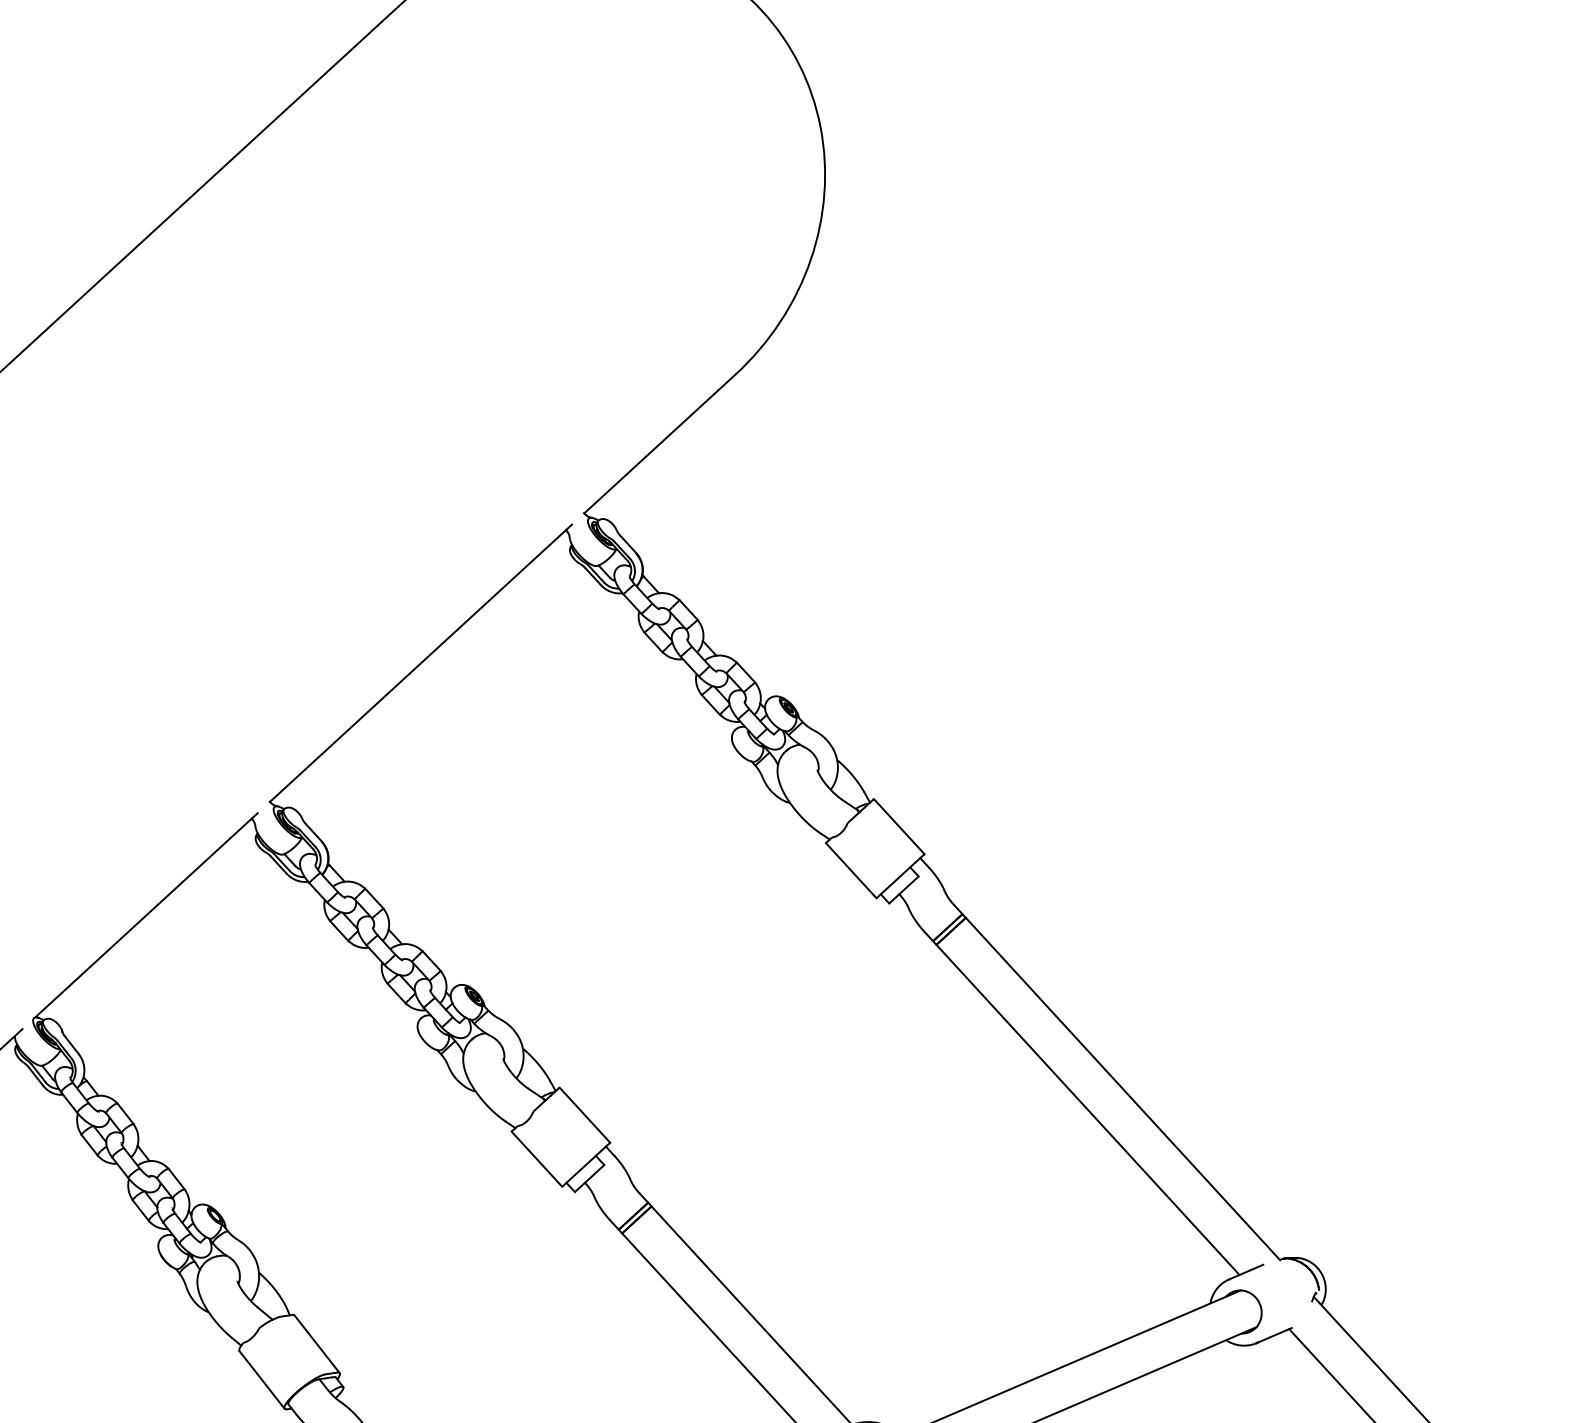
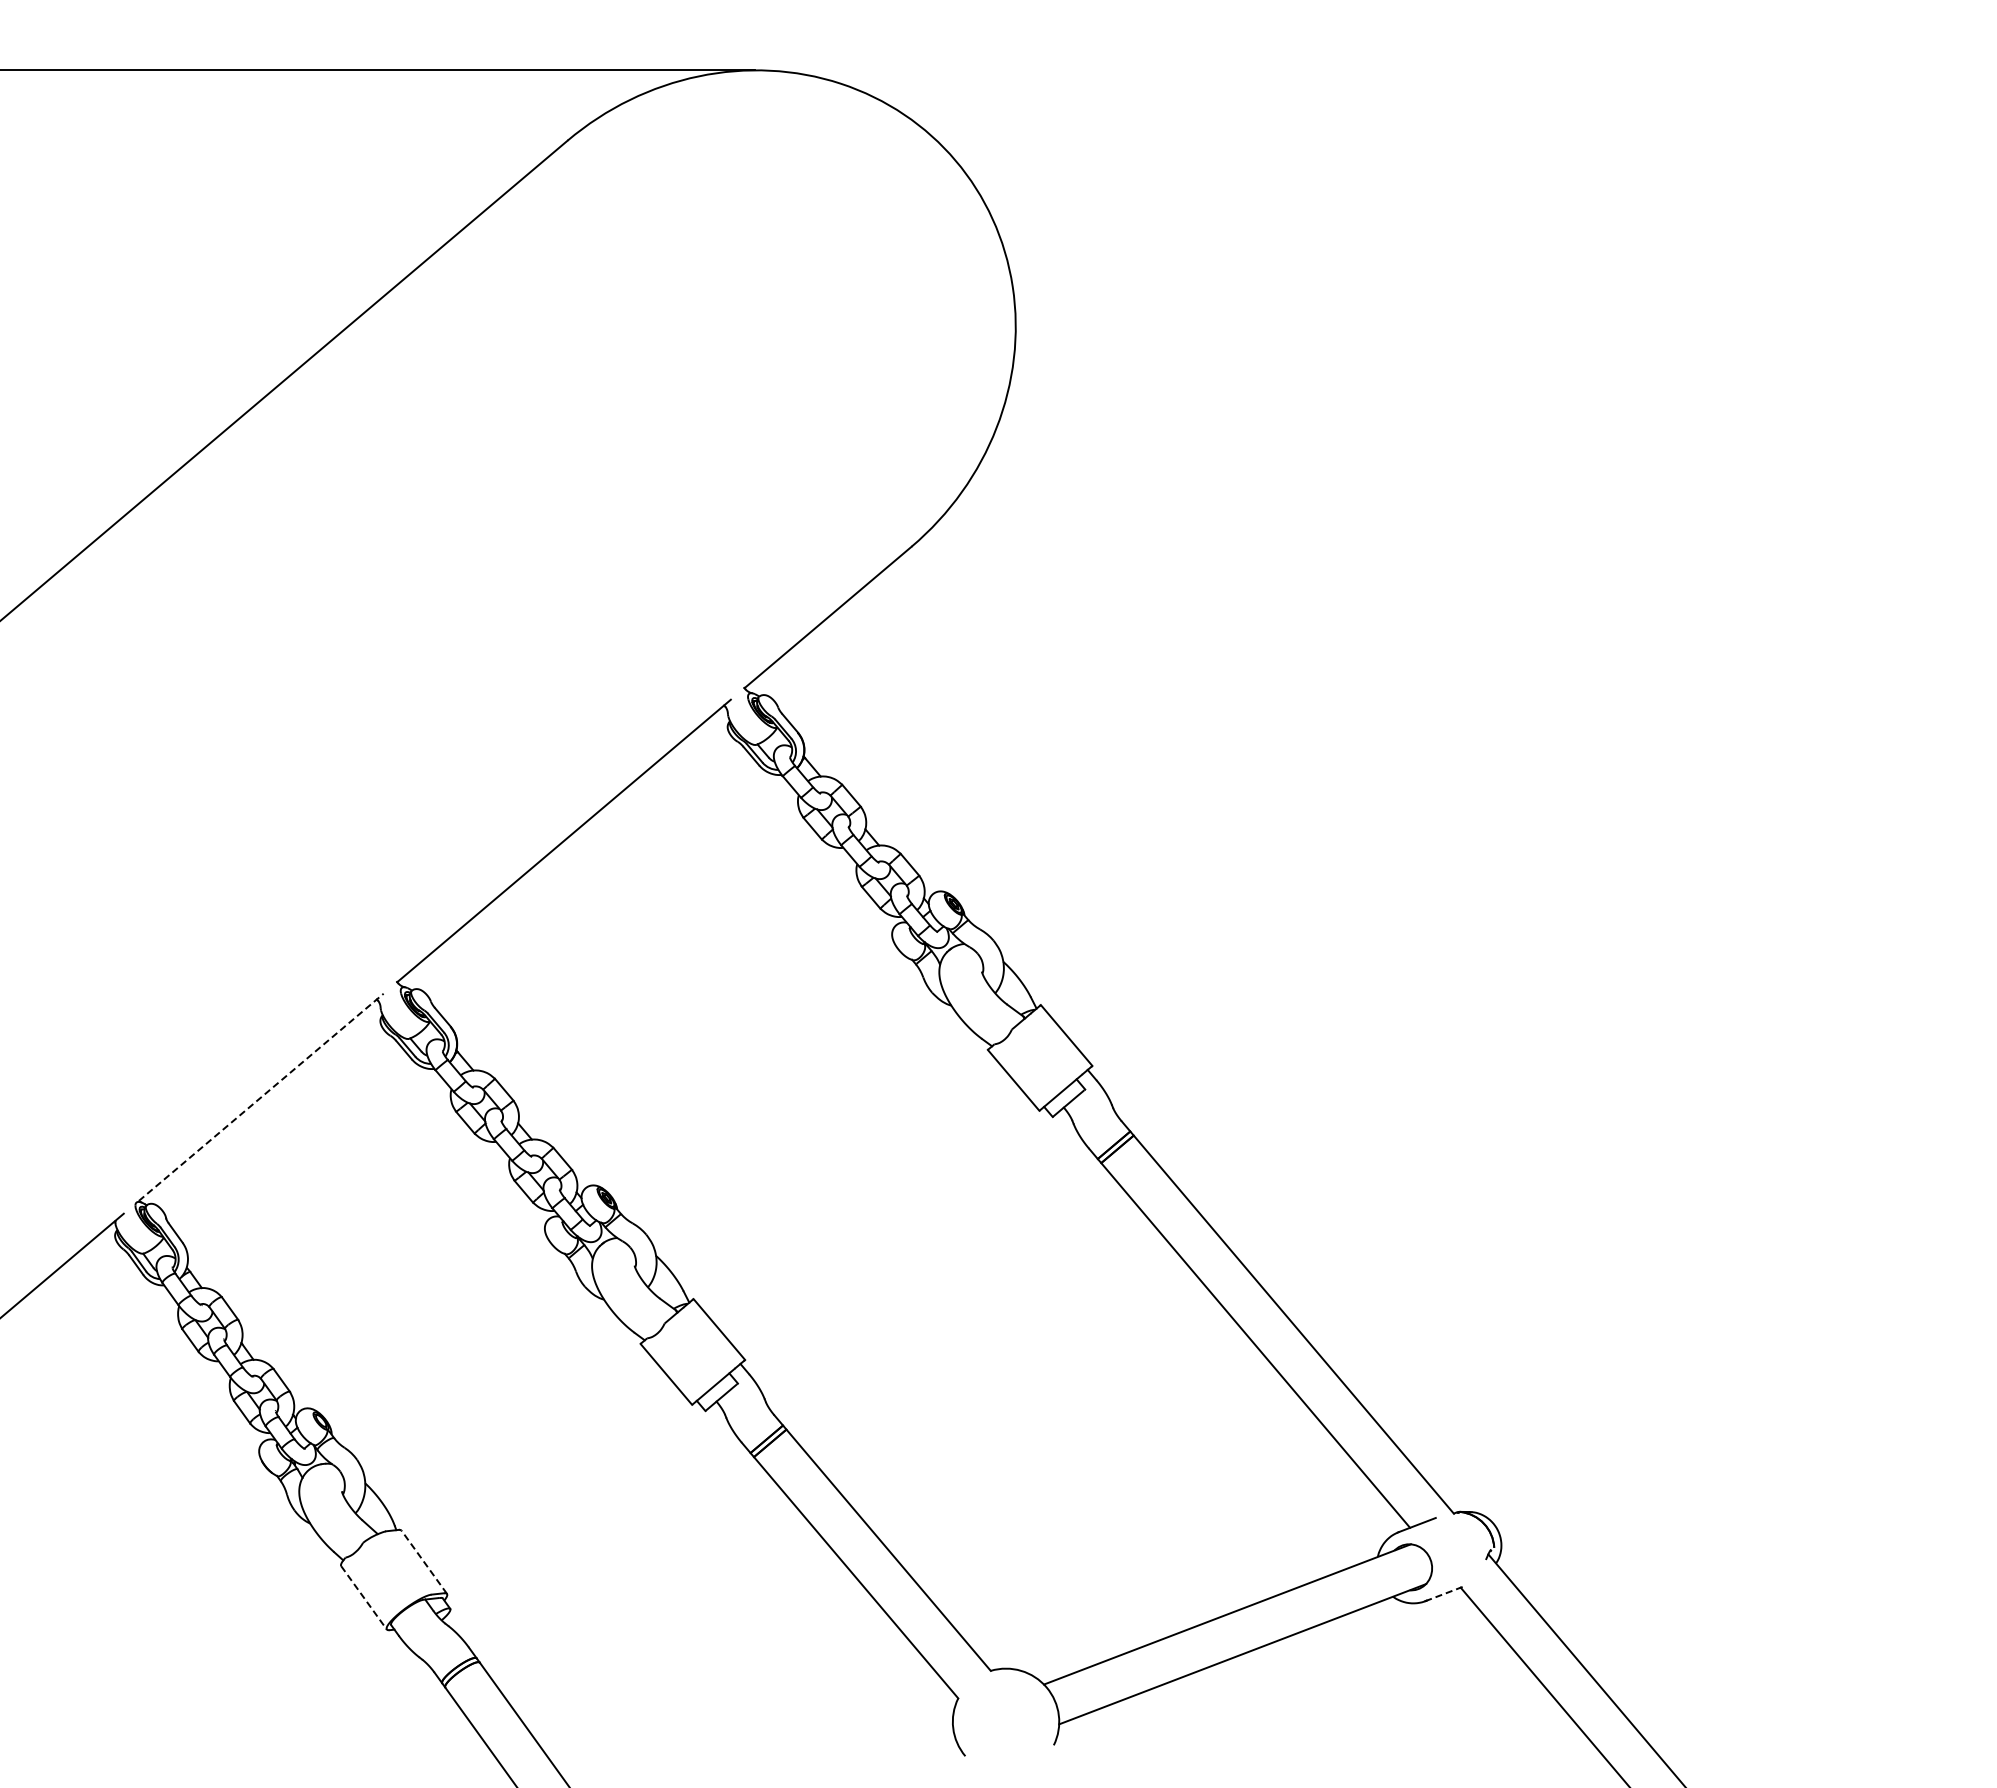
line: (147, 915) -> (261, 1097), solid -> dashed
line: (1274, 1335) -> (1444, 1593), solid -> dashed
line: (317, 1343) -> (424, 1561), solid -> dashed
line: (262, 1380) -> (364, 1598), solid -> dashed

